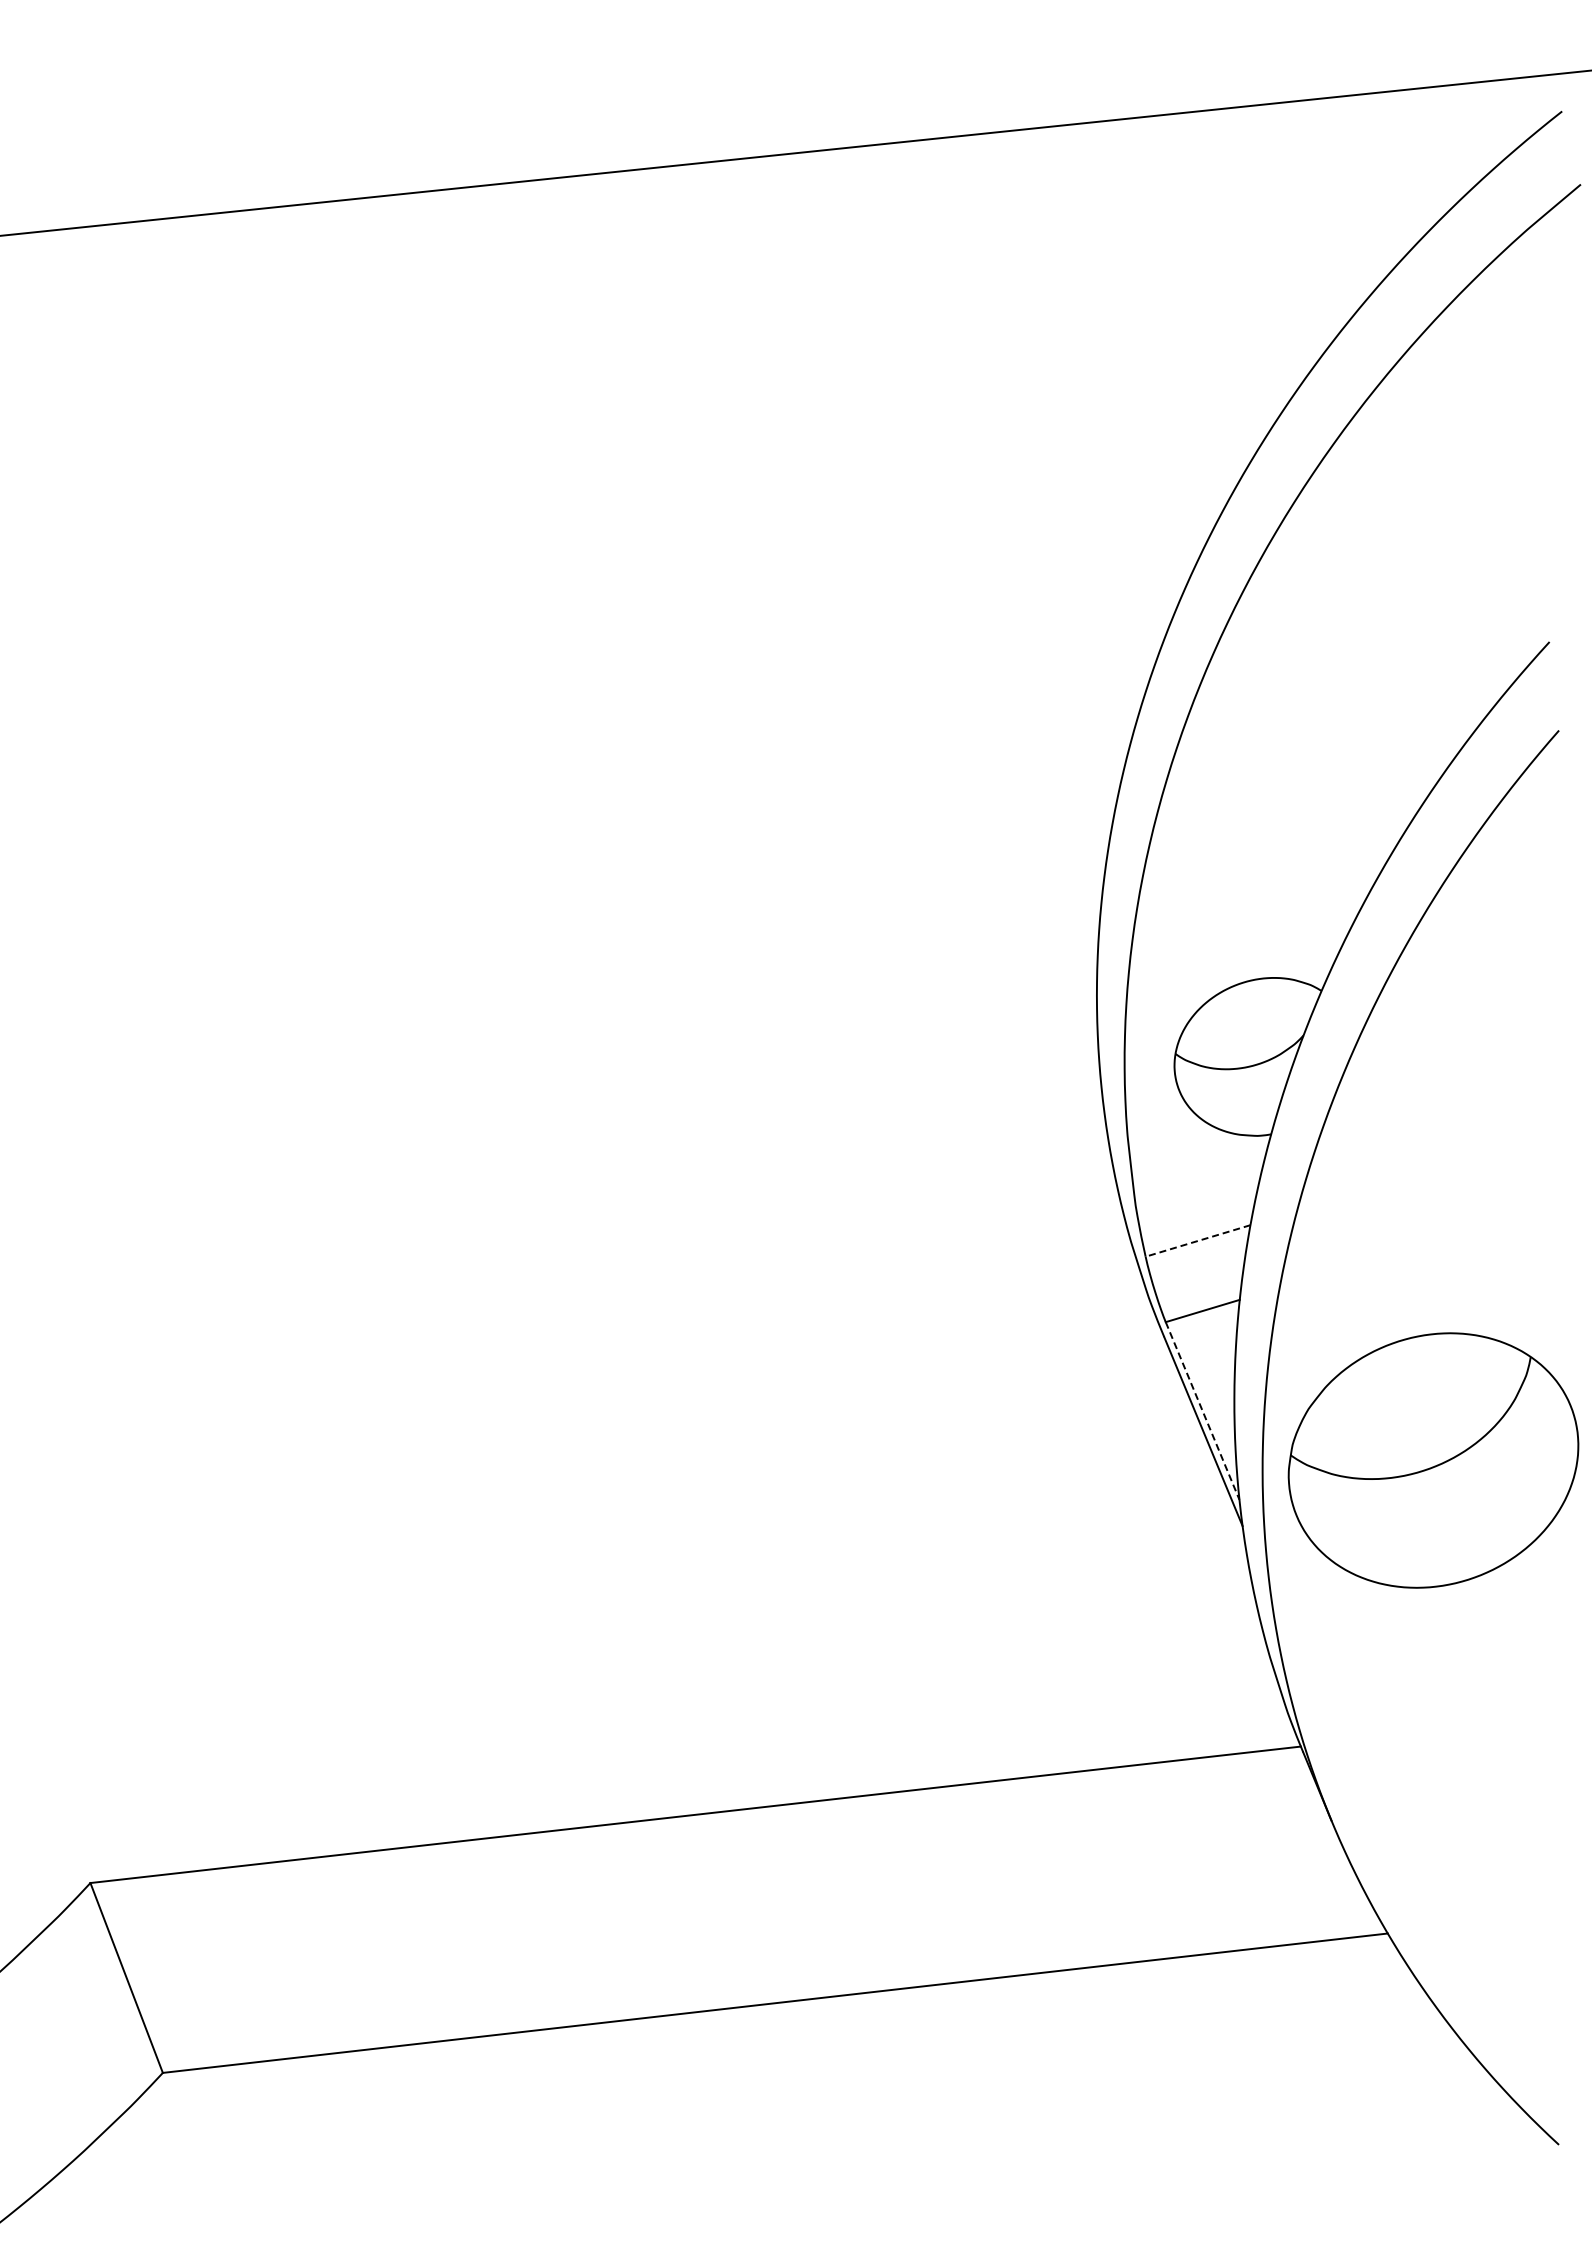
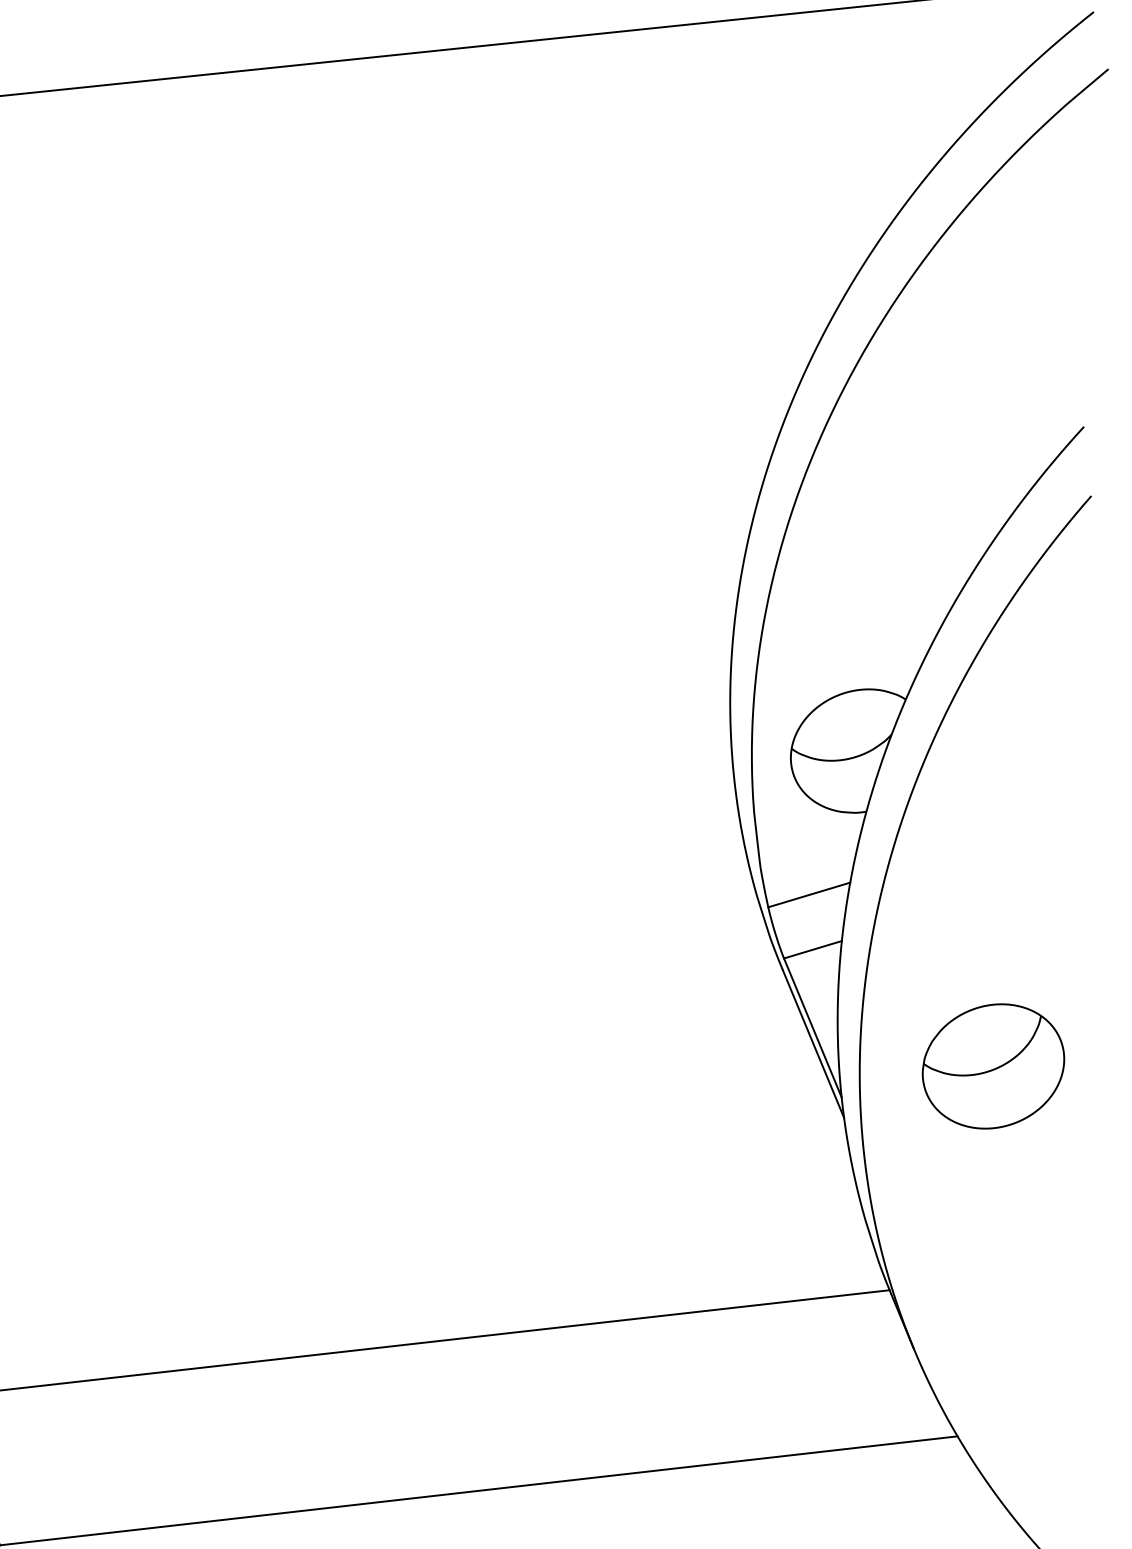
line: (1198, 1240) -> (809, 894), dashed -> solid
line: (1202, 1411) -> (812, 1028), dashed -> solid
part: (1433, 1459) -> (993, 1065), size x0.62

